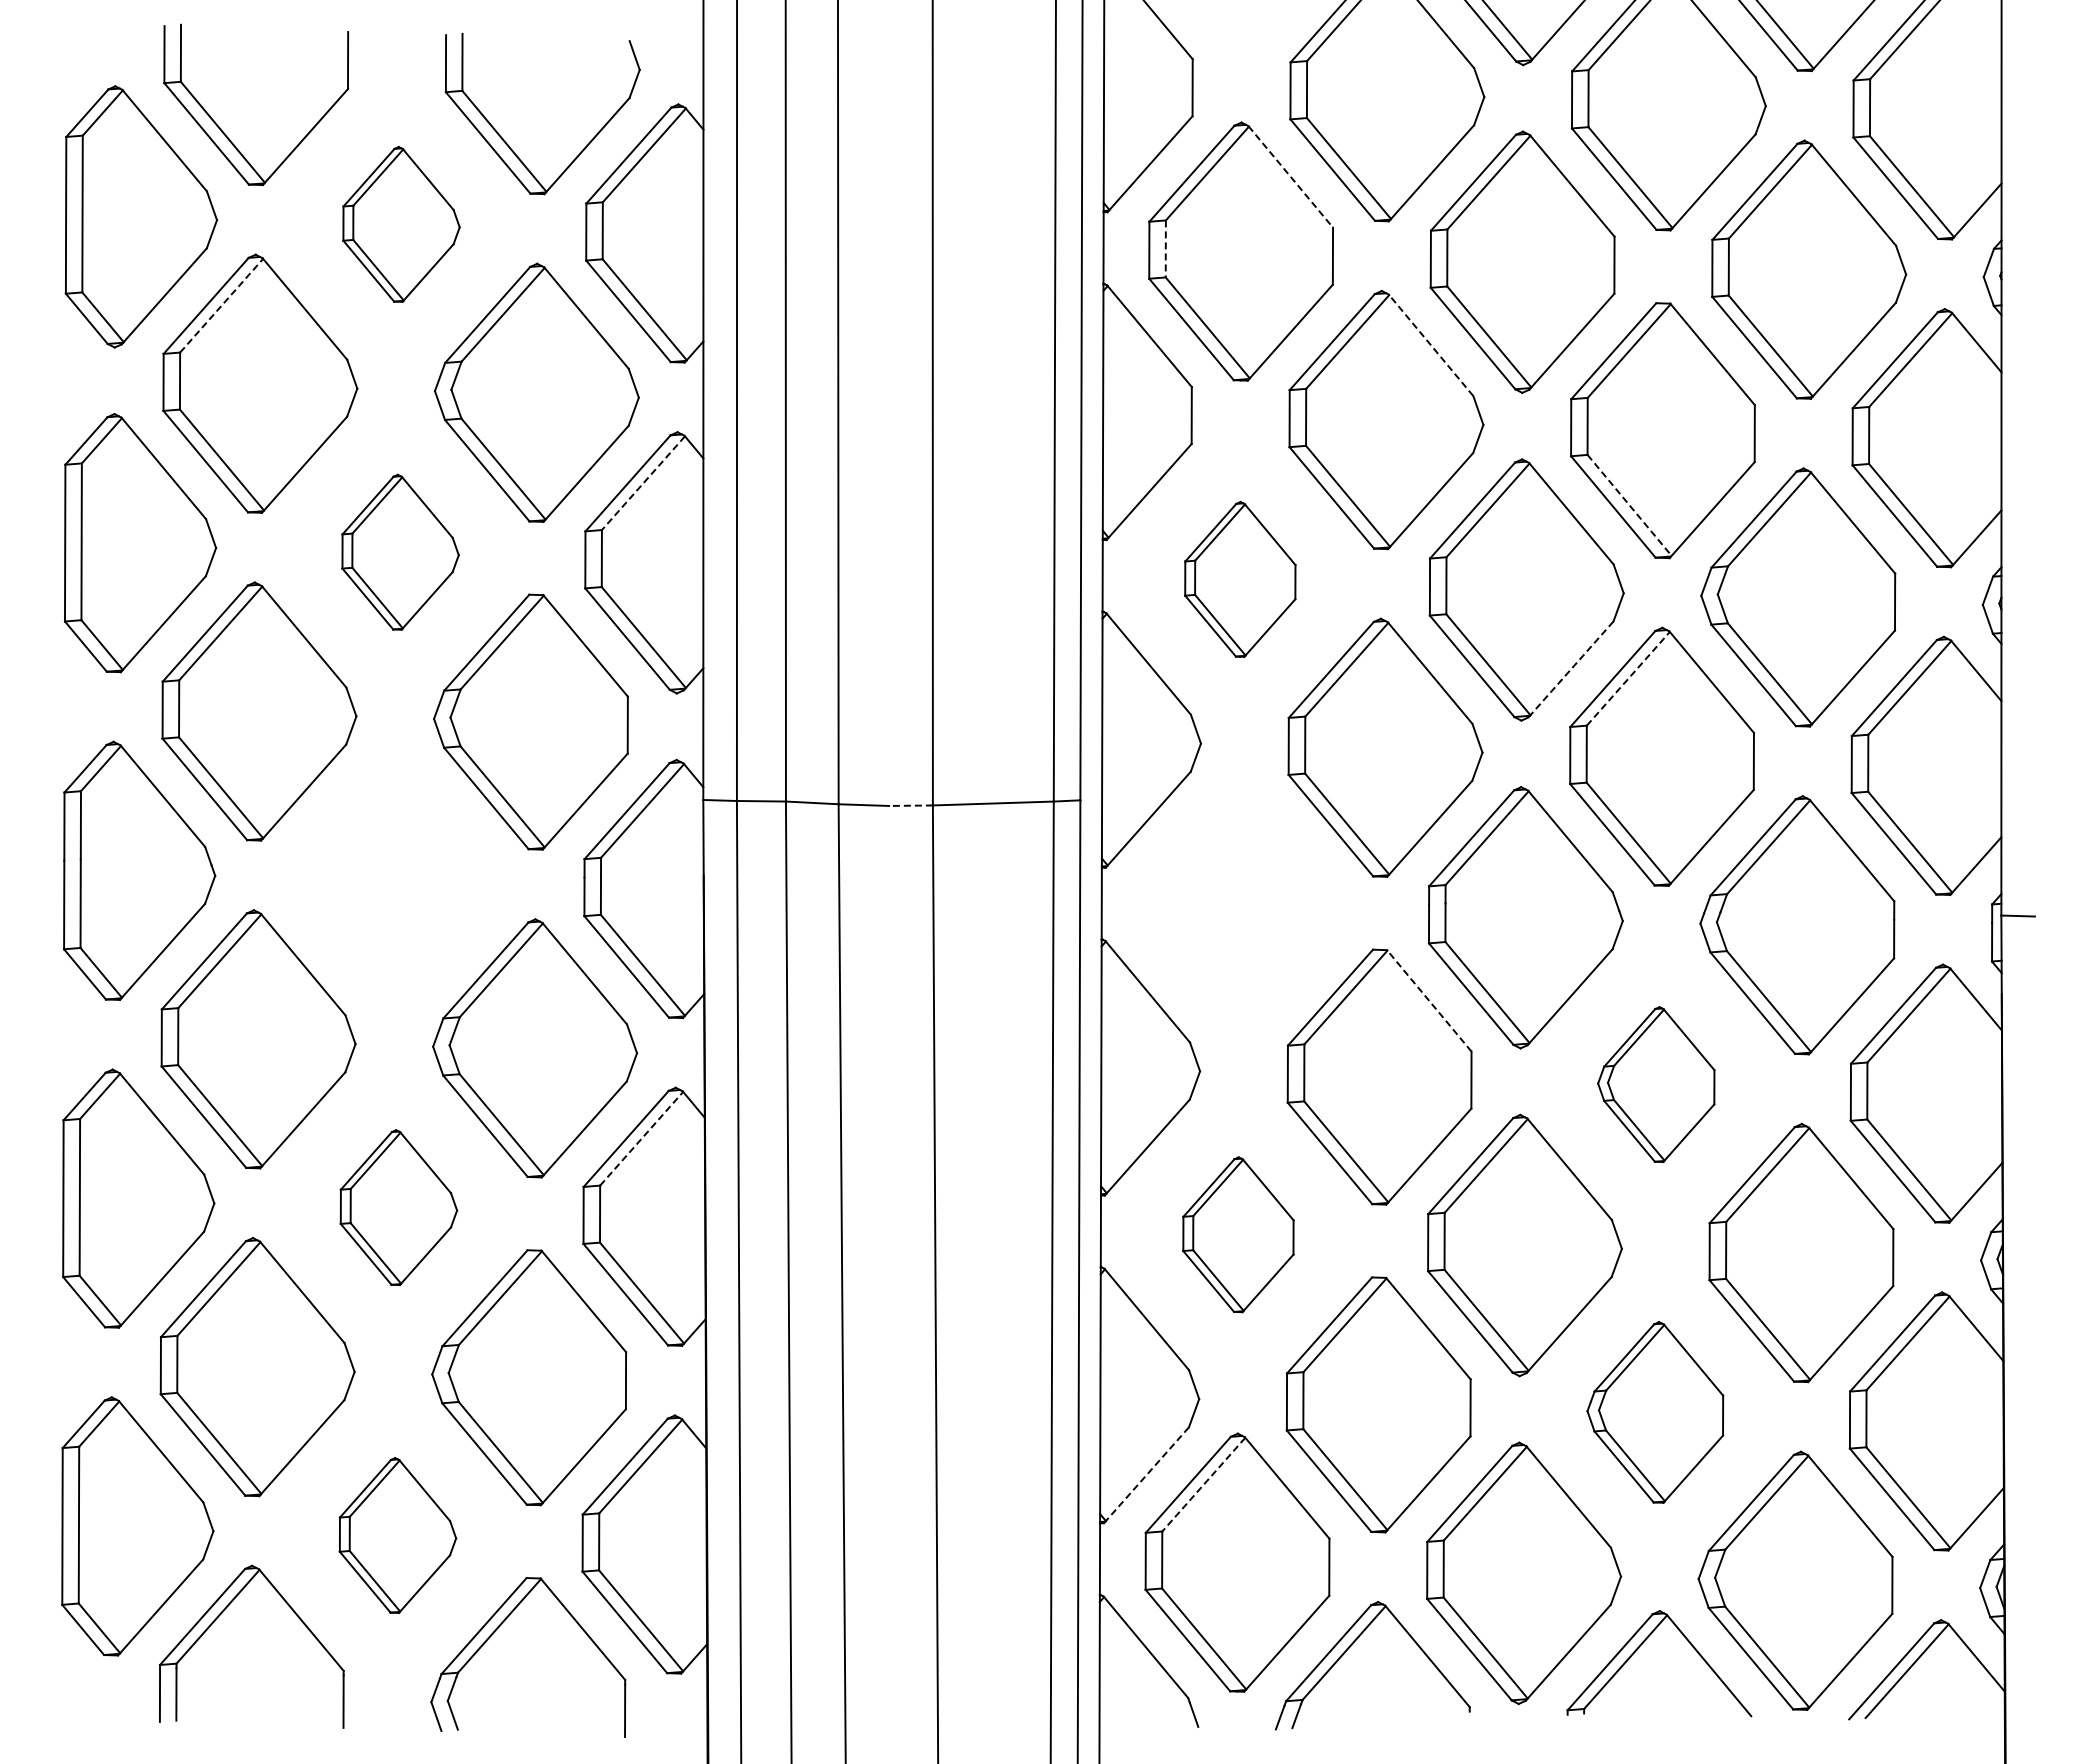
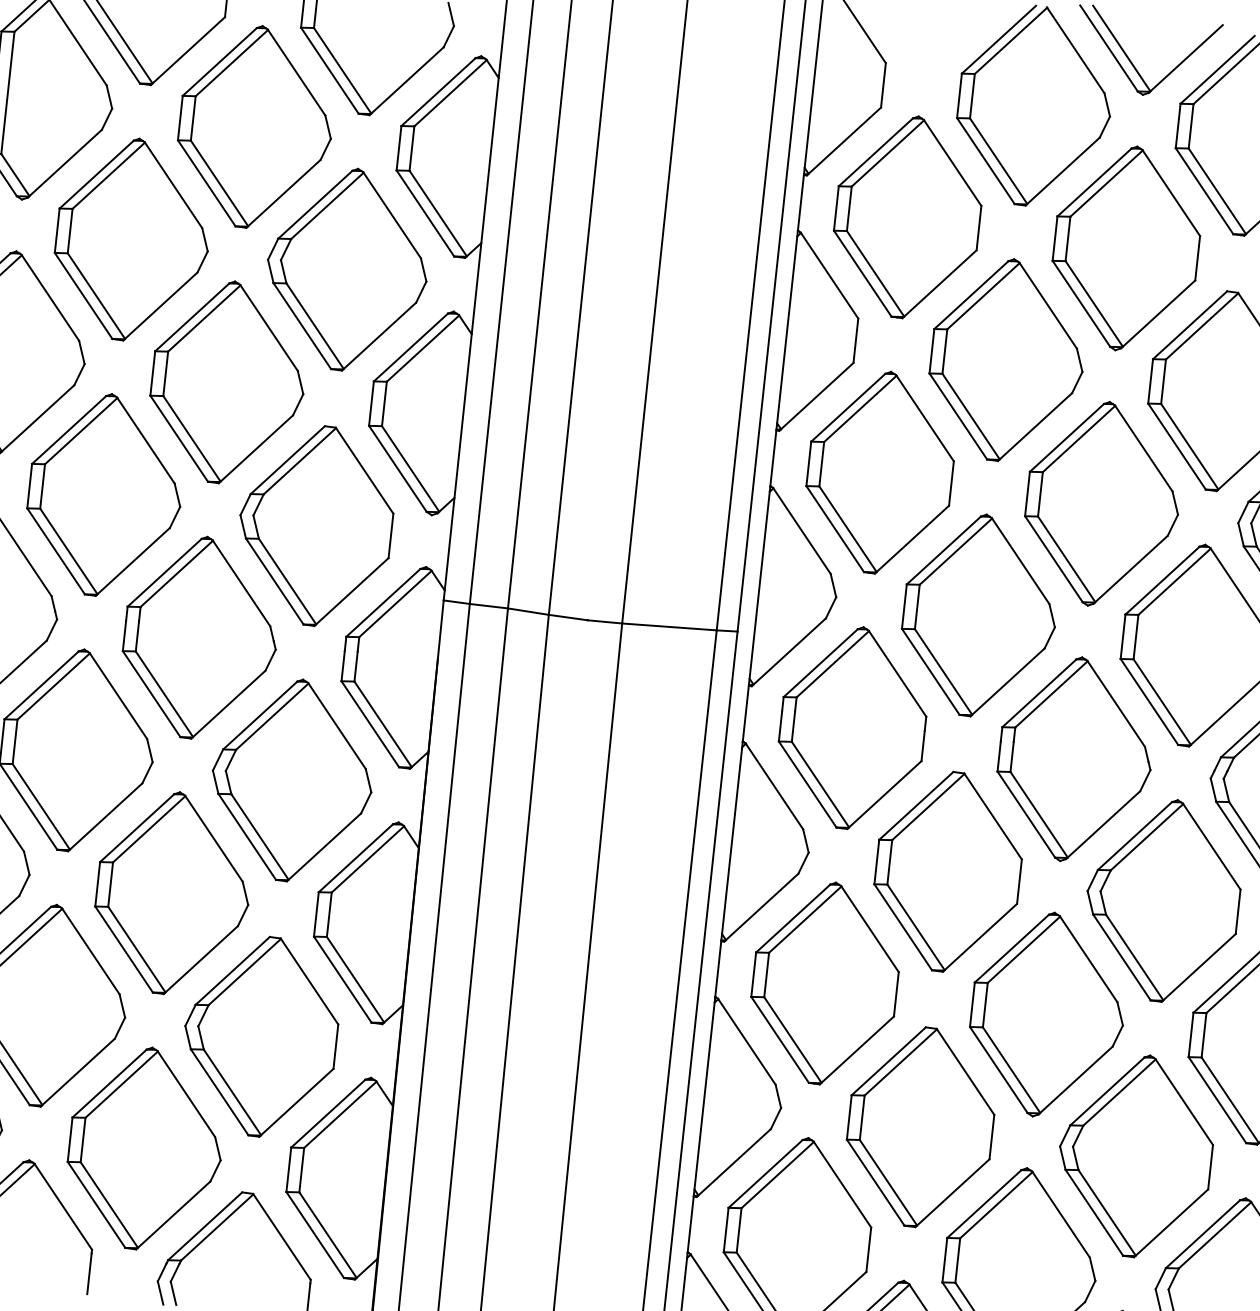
line: (1291, 177) -> (953, 163), dashed -> solid
part: (401, 224) -> (255, 127), size x1.67
line: (1165, 248) -> (849, 208), dashed -> solid
line: (221, 305) -> (108, 175), dashed -> solid
line: (1430, 344) -> (1047, 305), dashed -> solid
line: (643, 483) -> (423, 348), dashed -> solid
line: (1629, 505) -> (1189, 446), dashed -> solid
part: (400, 552) -> (227, 382), size x1.67
part: (1240, 579) -> (880, 472), size x1.67
line: (1570, 669) -> (1130, 569), dashed -> solid
line: (1628, 678) -> (1174, 581), dashed -> solid
line: (910, 805) -> (604, 621), dashed -> solid
part: (399, 879) -> (200, 637), added
part: (1239, 907) -> (852, 728), added
line: (1428, 1000) -> (992, 816), dashed -> solid
part: (1656, 1084) -> (1163, 900), size x1.67
line: (641, 1138) -> (367, 859), dashed -> solid
part: (398, 1207) -> (172, 893), size x1.67
part: (1238, 1234) -> (825, 982), size x1.67
part: (1655, 1412) -> (1135, 1155), size x1.43
line: (1146, 1475) -> (733, 1163), dashed -> solid
line: (1203, 1484) -> (777, 1174), dashed -> solid
part: (397, 1535) -> (145, 1148), size x1.67

